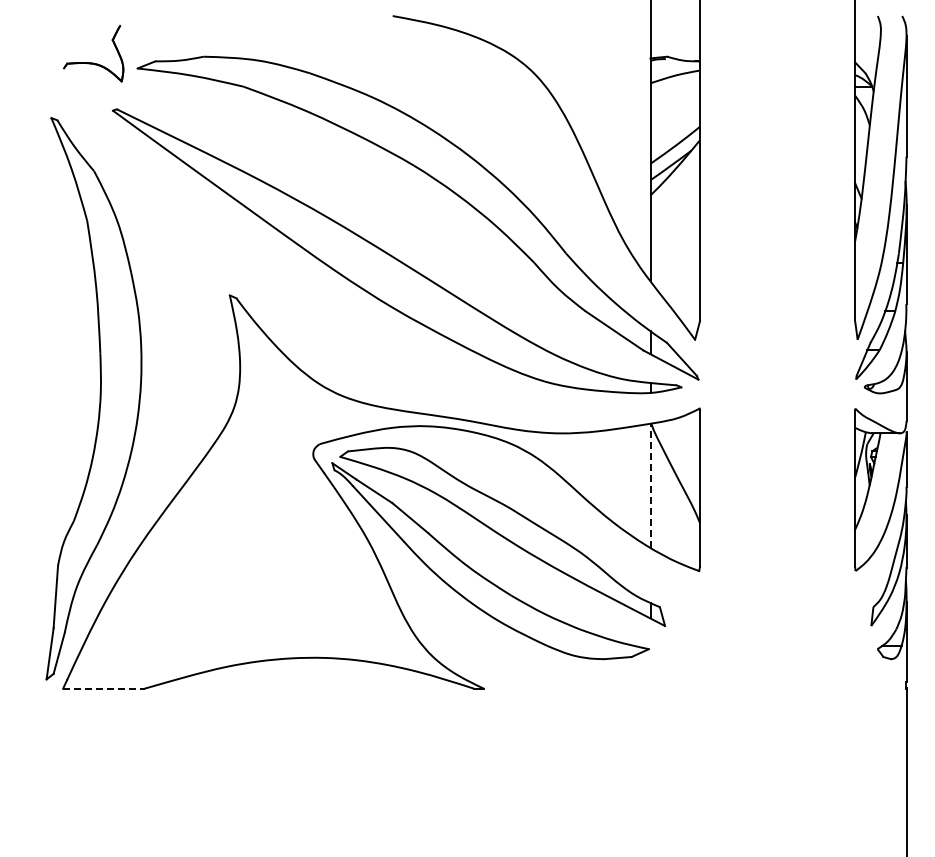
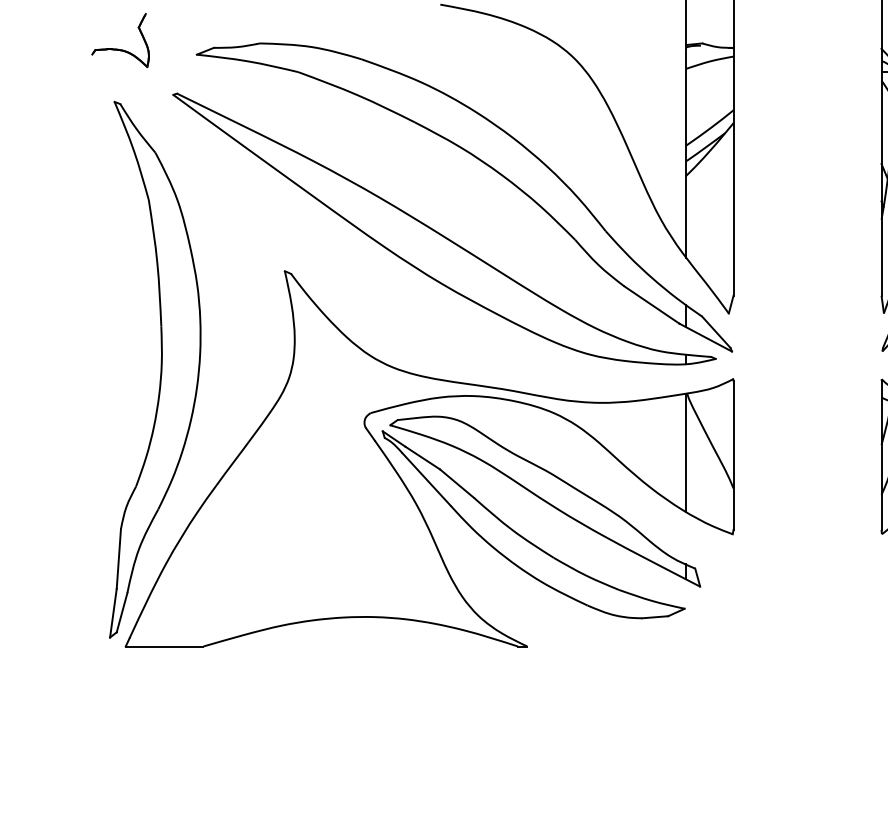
part: (93, 62) -> (120, 48), moved
line: (650, 485) -> (686, 452), dashed -> solid
line: (103, 688) -> (164, 646), dashed -> solid

